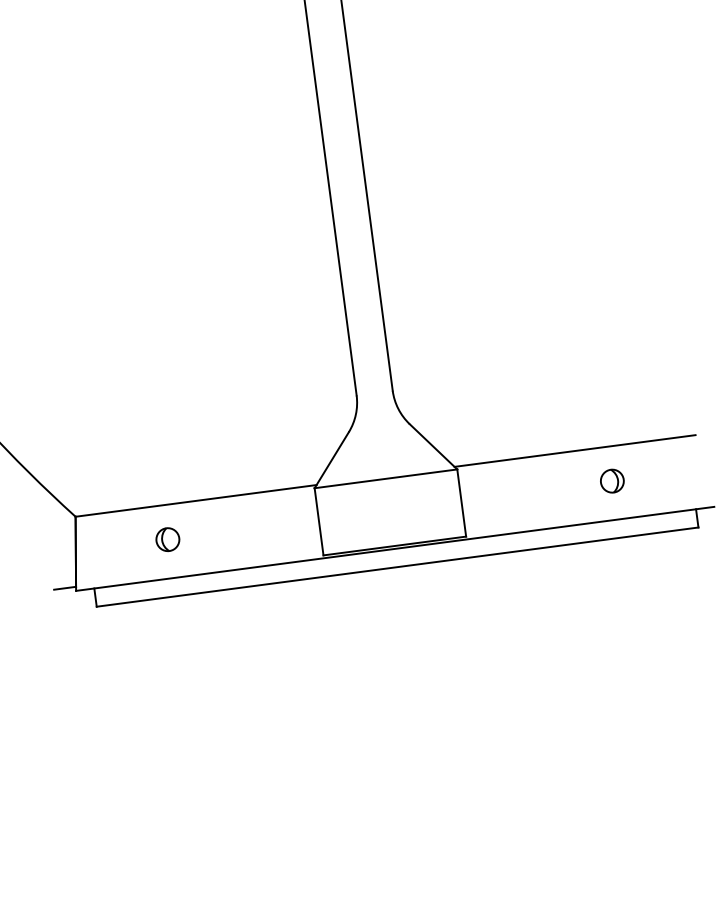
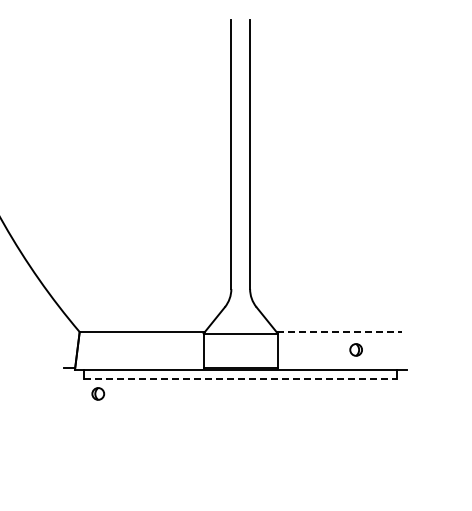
line: (575, 451) -> (339, 332), solid -> dashed
part: (168, 538) -> (98, 393), moved
line: (399, 567) -> (241, 379), solid -> dashed

